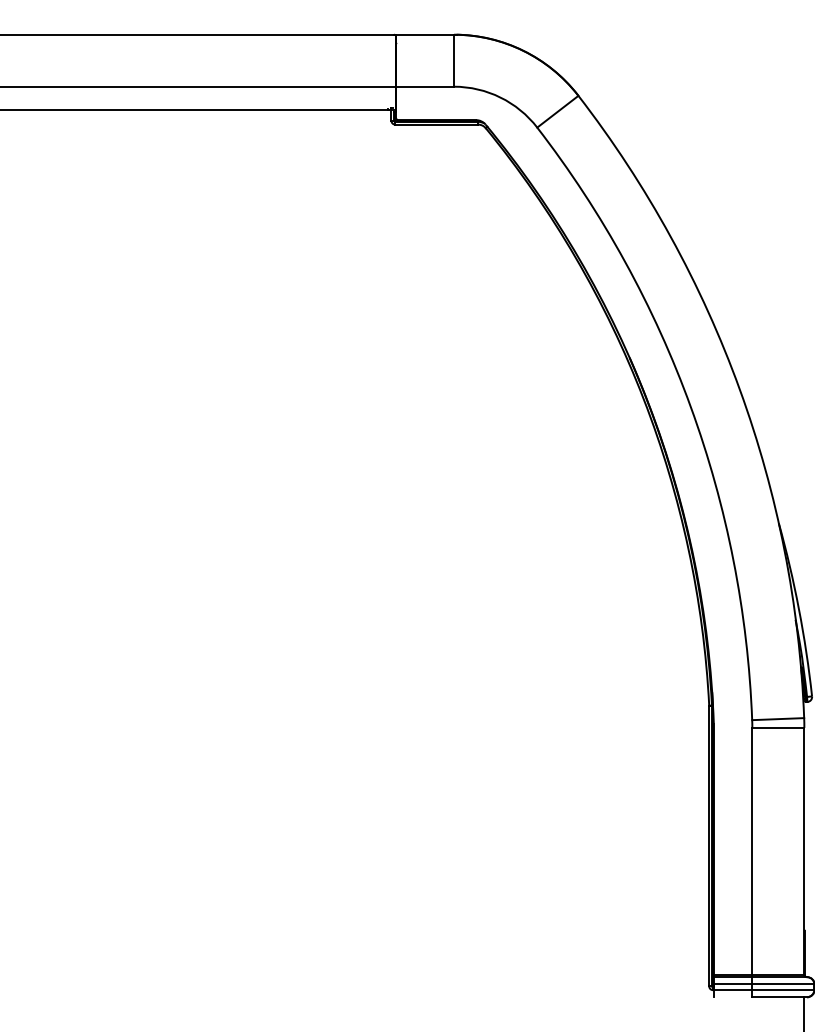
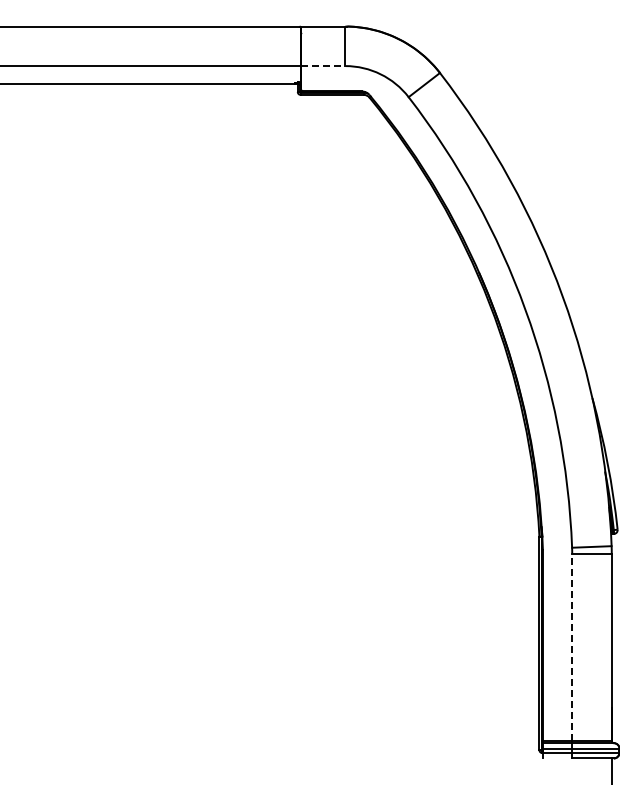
line: (425, 87) -> (323, 66), solid -> dashed
line: (752, 851) -> (572, 647), solid -> dashed

